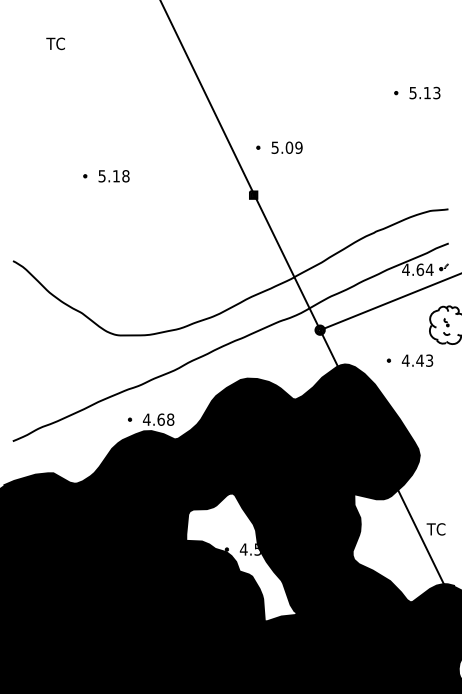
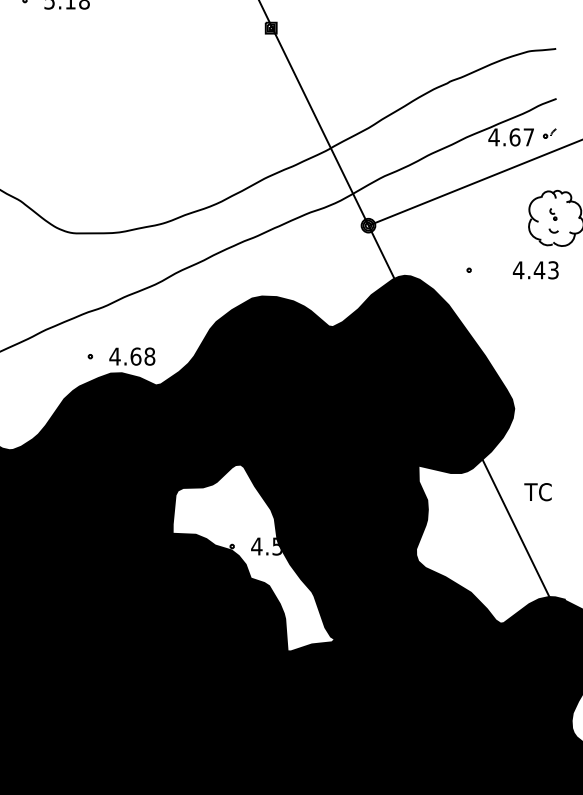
text: (429, 269) -> (528, 136), 4.64 -> 4.67
text: (417, 360) -> (535, 270), moved
text: (435, 529) -> (537, 492), moved

